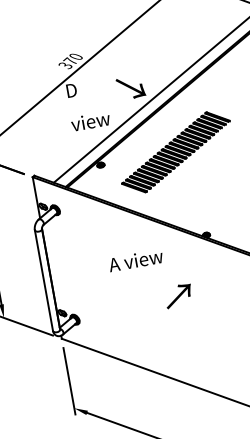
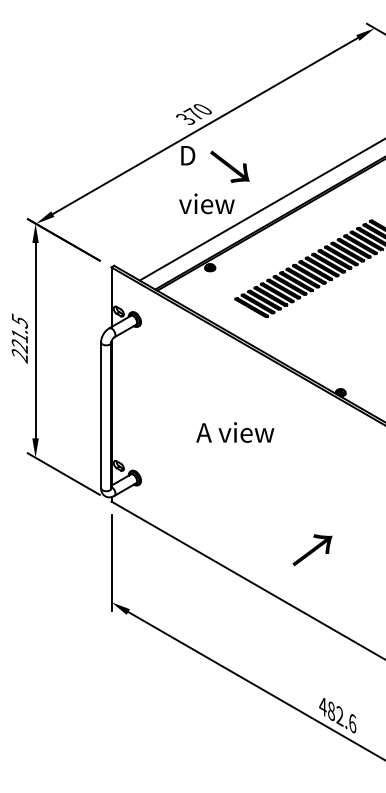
text: (130, 87) -> (229, 166), moved
text: (136, 260) -> (235, 432), moved
text: (178, 296) -> (312, 550), moved

